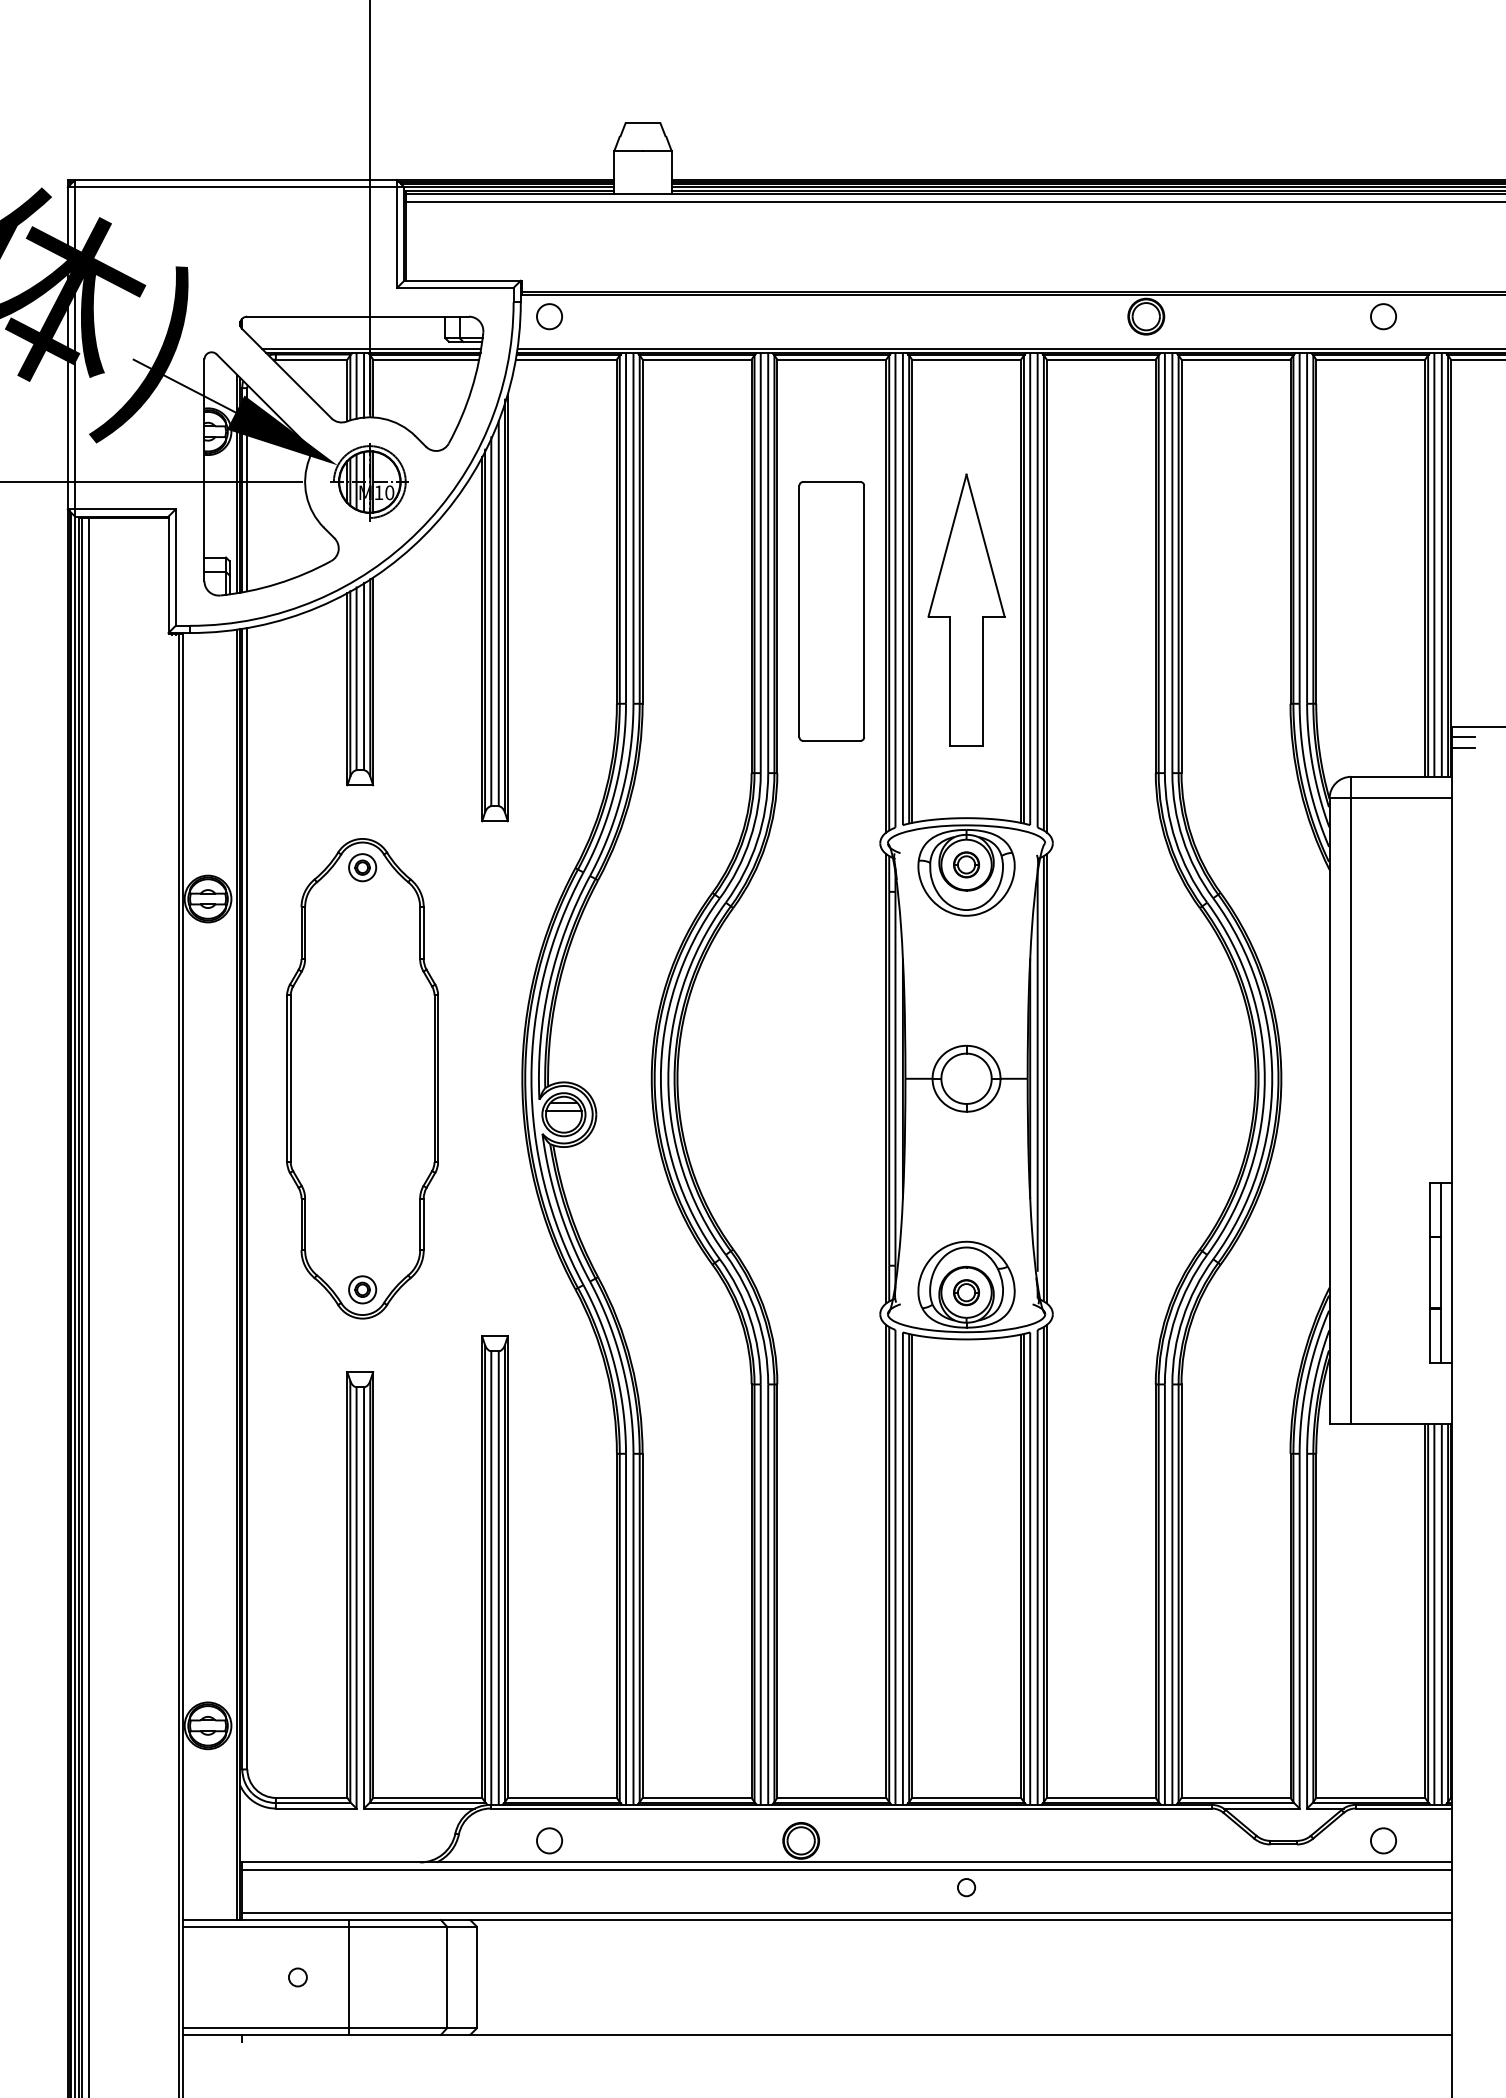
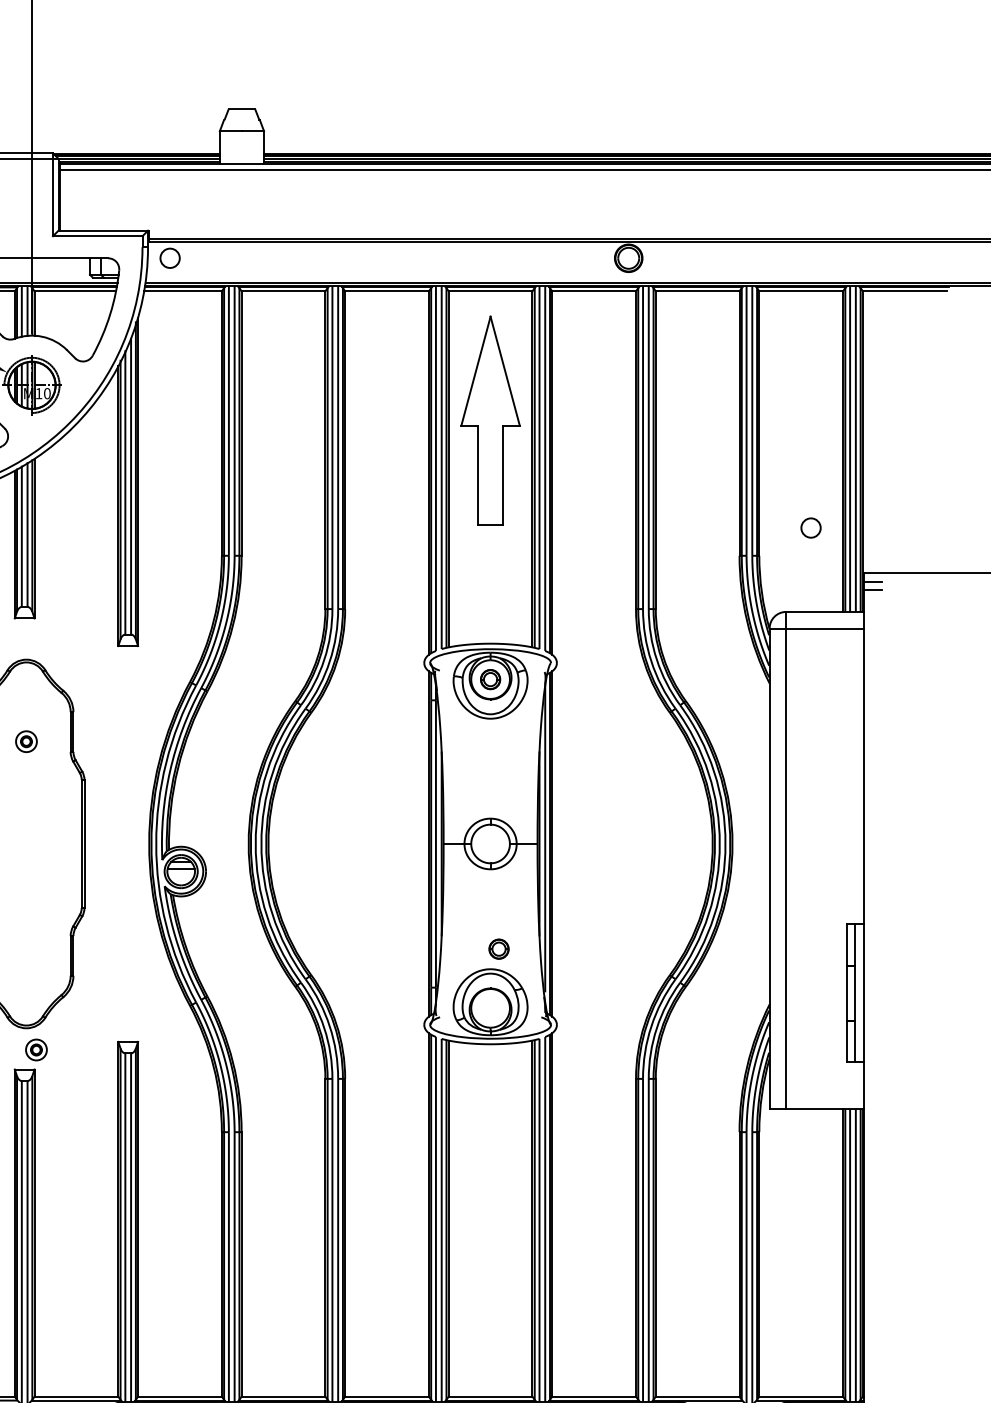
circle: (1383, 316) -> (811, 527), moved
part: (966, 609) -> (490, 420), moved
part: (831, 611) -> (386, 484), removed
part: (362, 867) -> (26, 741), moved
part: (362, 1289) -> (36, 1049), moved
part: (966, 1292) -> (499, 949), moved

